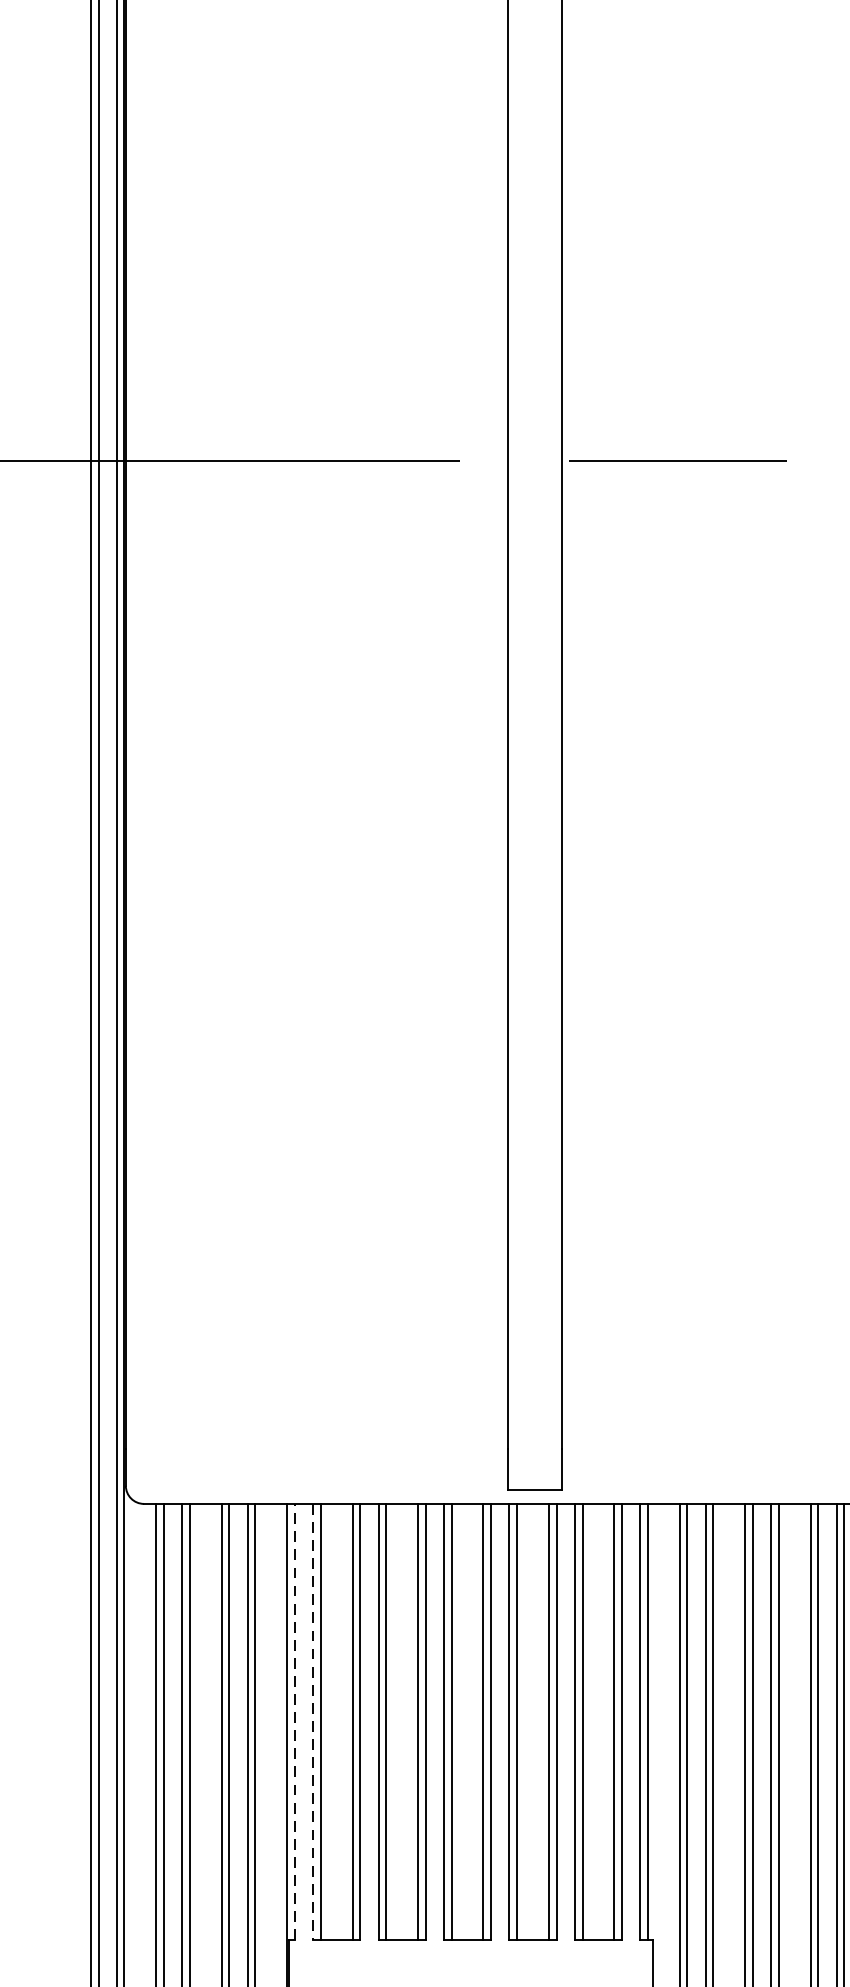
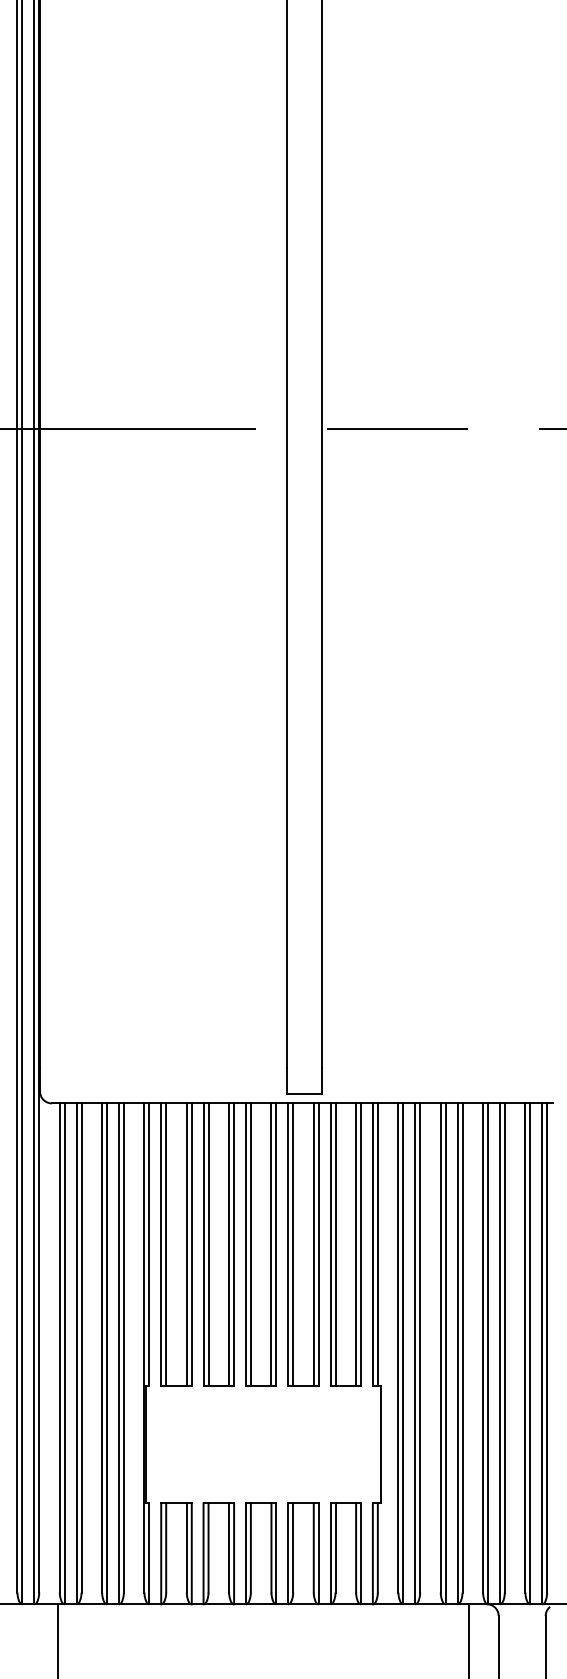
line: (294, 1722) -> (149, 1244), dashed -> solid
line: (313, 1723) -> (161, 1245), dashed -> solid

